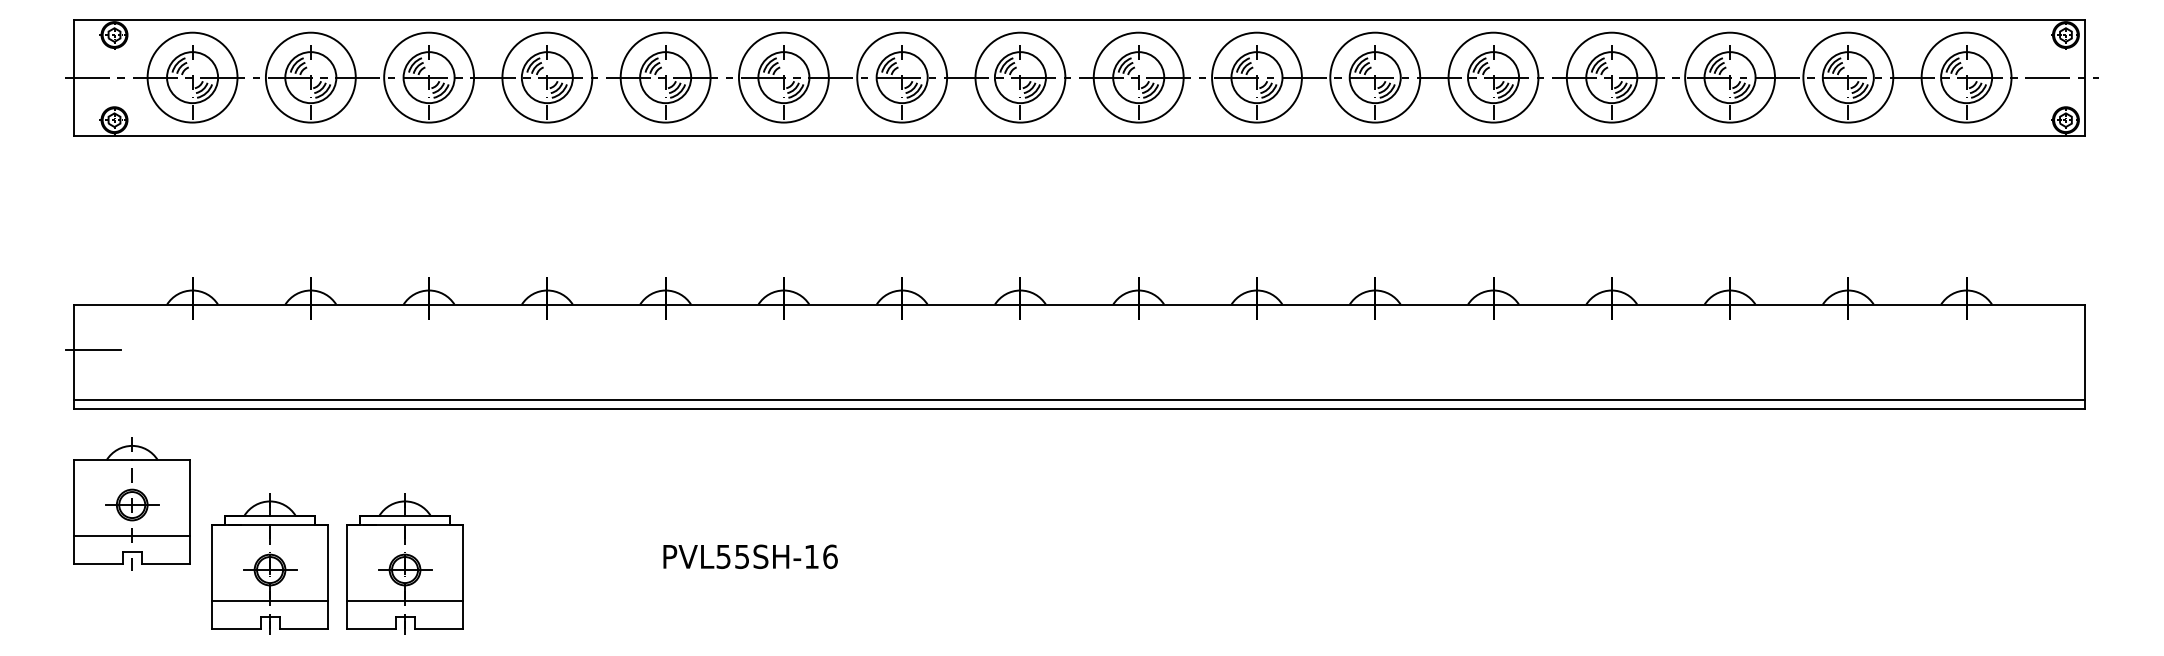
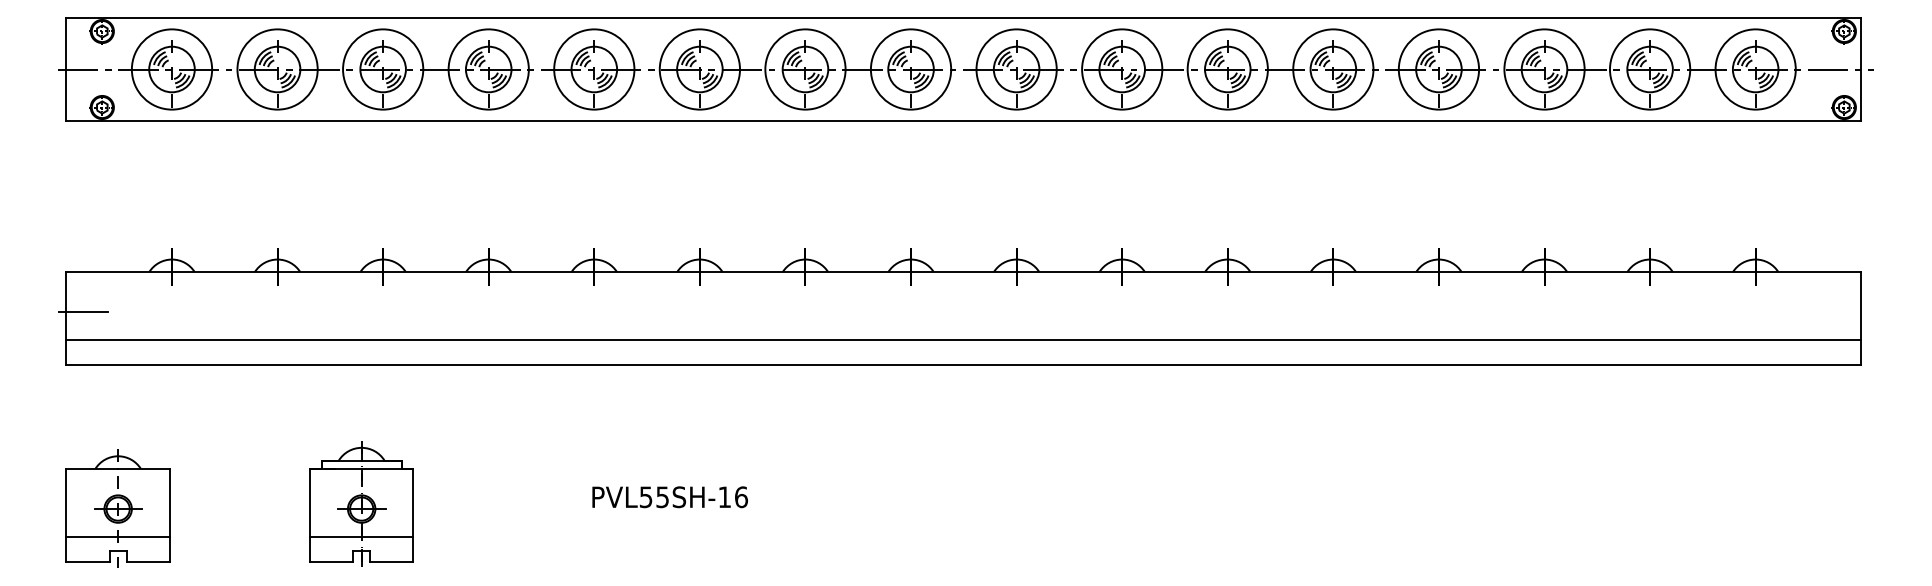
line: (1079, 400) -> (963, 339), moved
part: (131, 503) -> (117, 507), moved
part: (269, 563) -> (240, 503), removed

